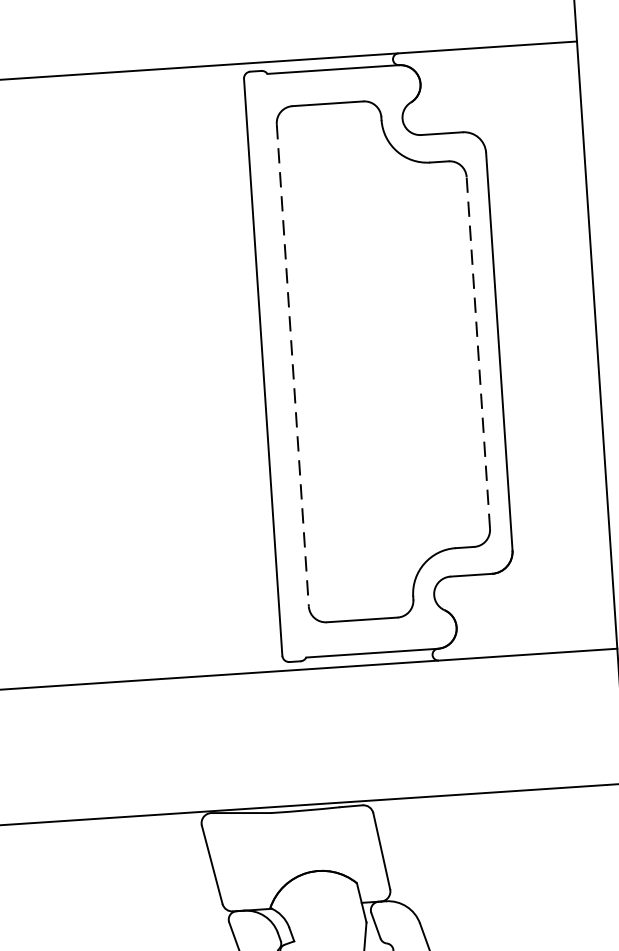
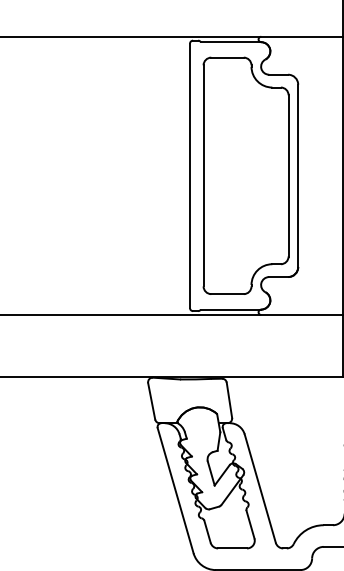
line: (478, 352) -> (288, 175), dashed -> solid
line: (292, 364) -> (203, 175), dashed -> solid

